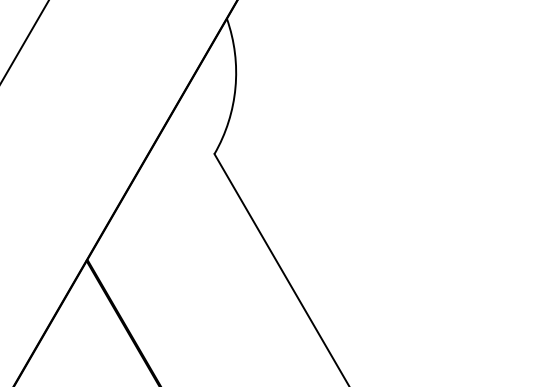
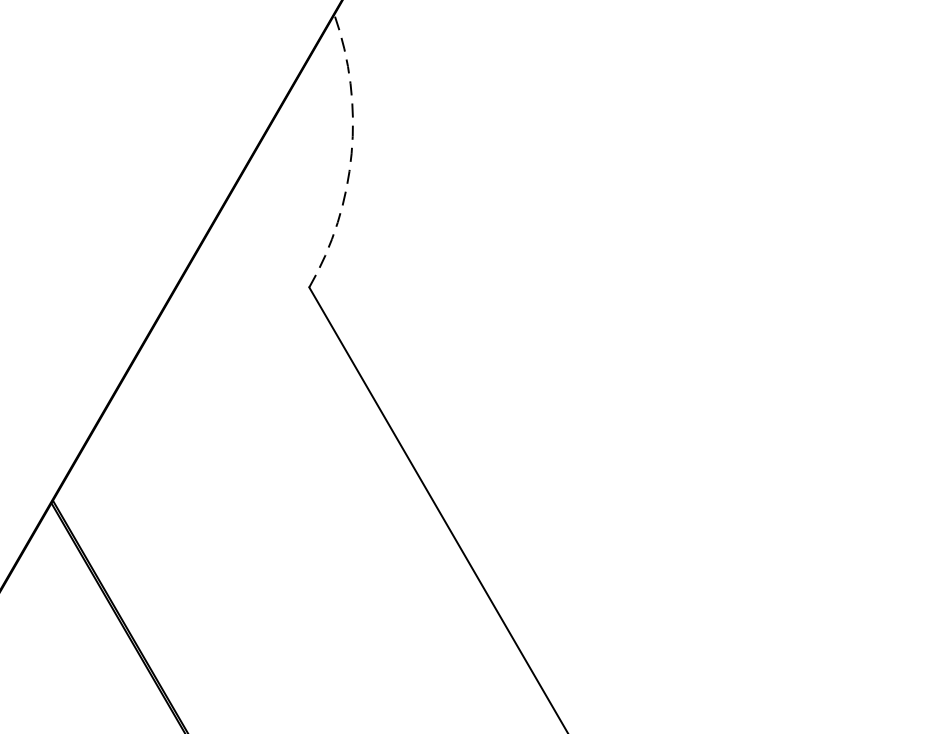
arc: (235, 87) -> (351, 153), solid -> dashed

